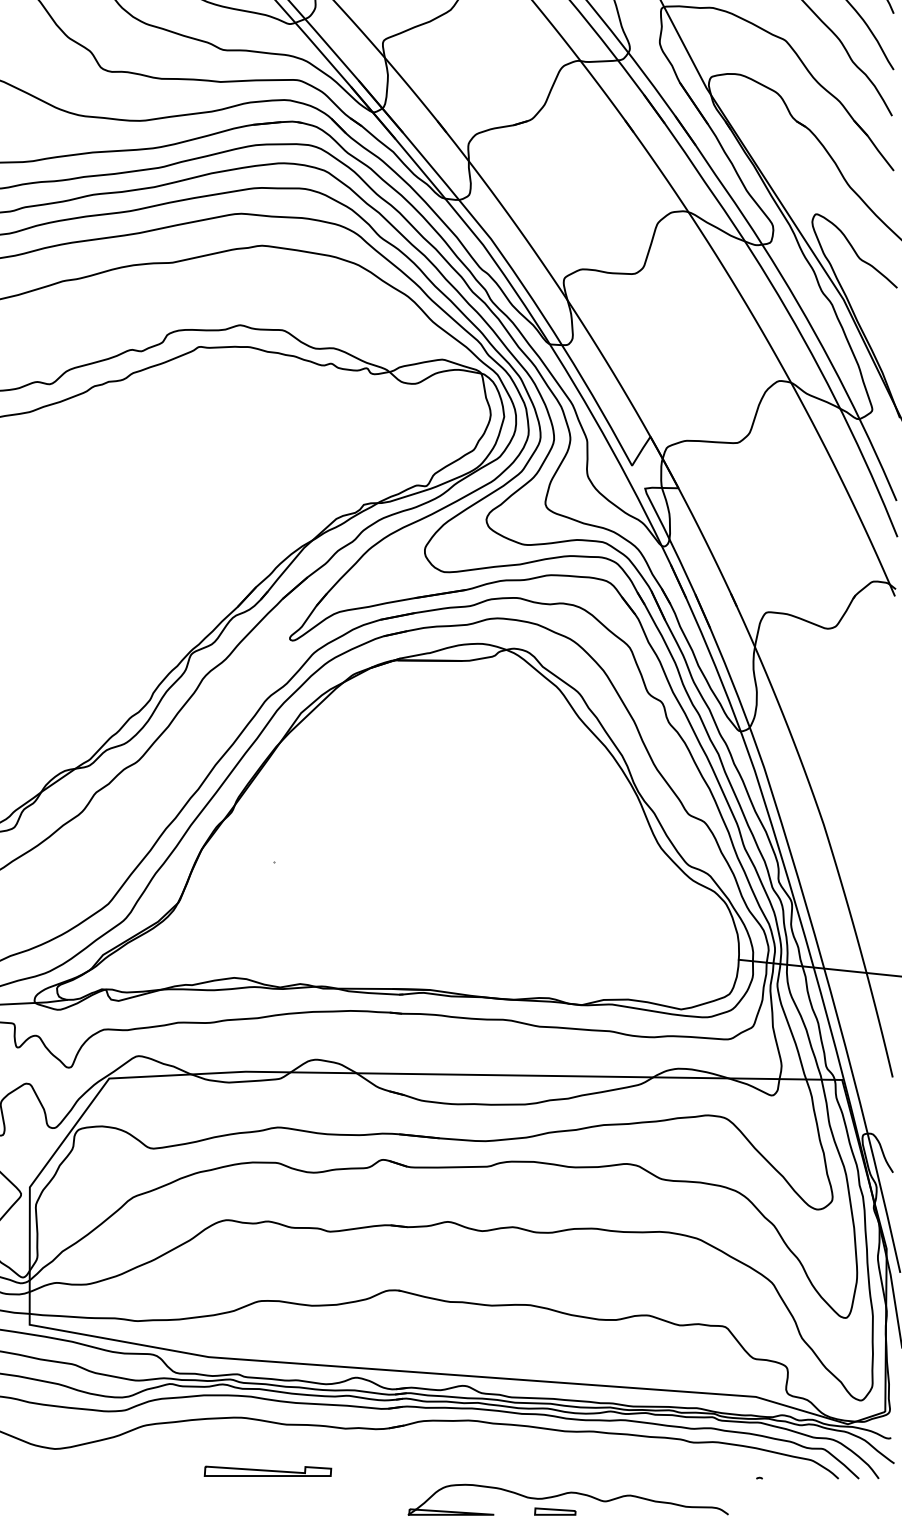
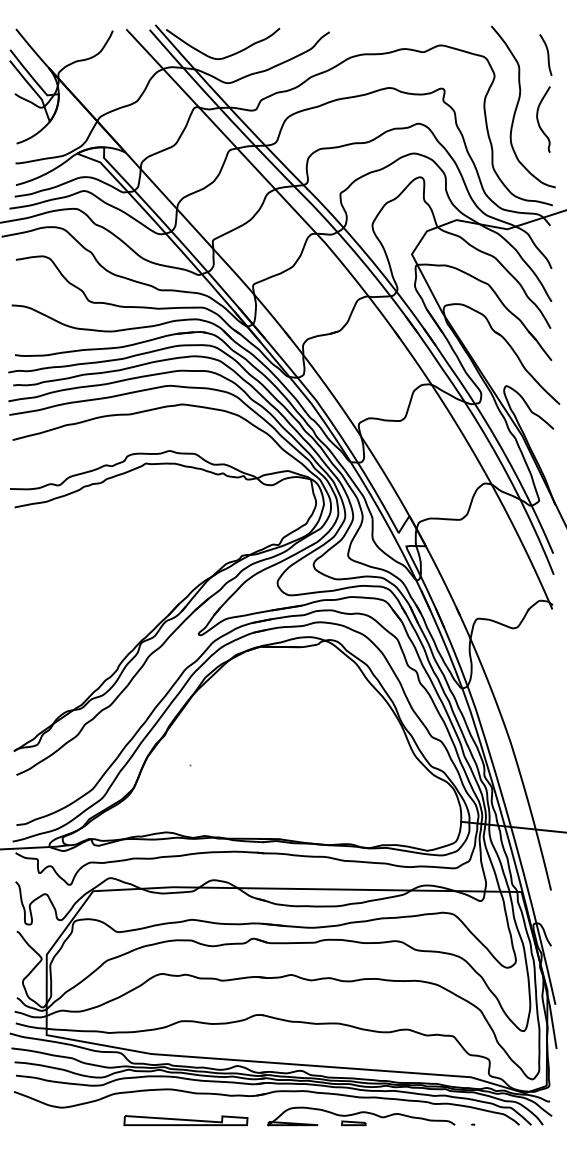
part: (267, 1470) -> (185, 1120), size x1.67
part: (568, 1499) -> (361, 1116), moved

